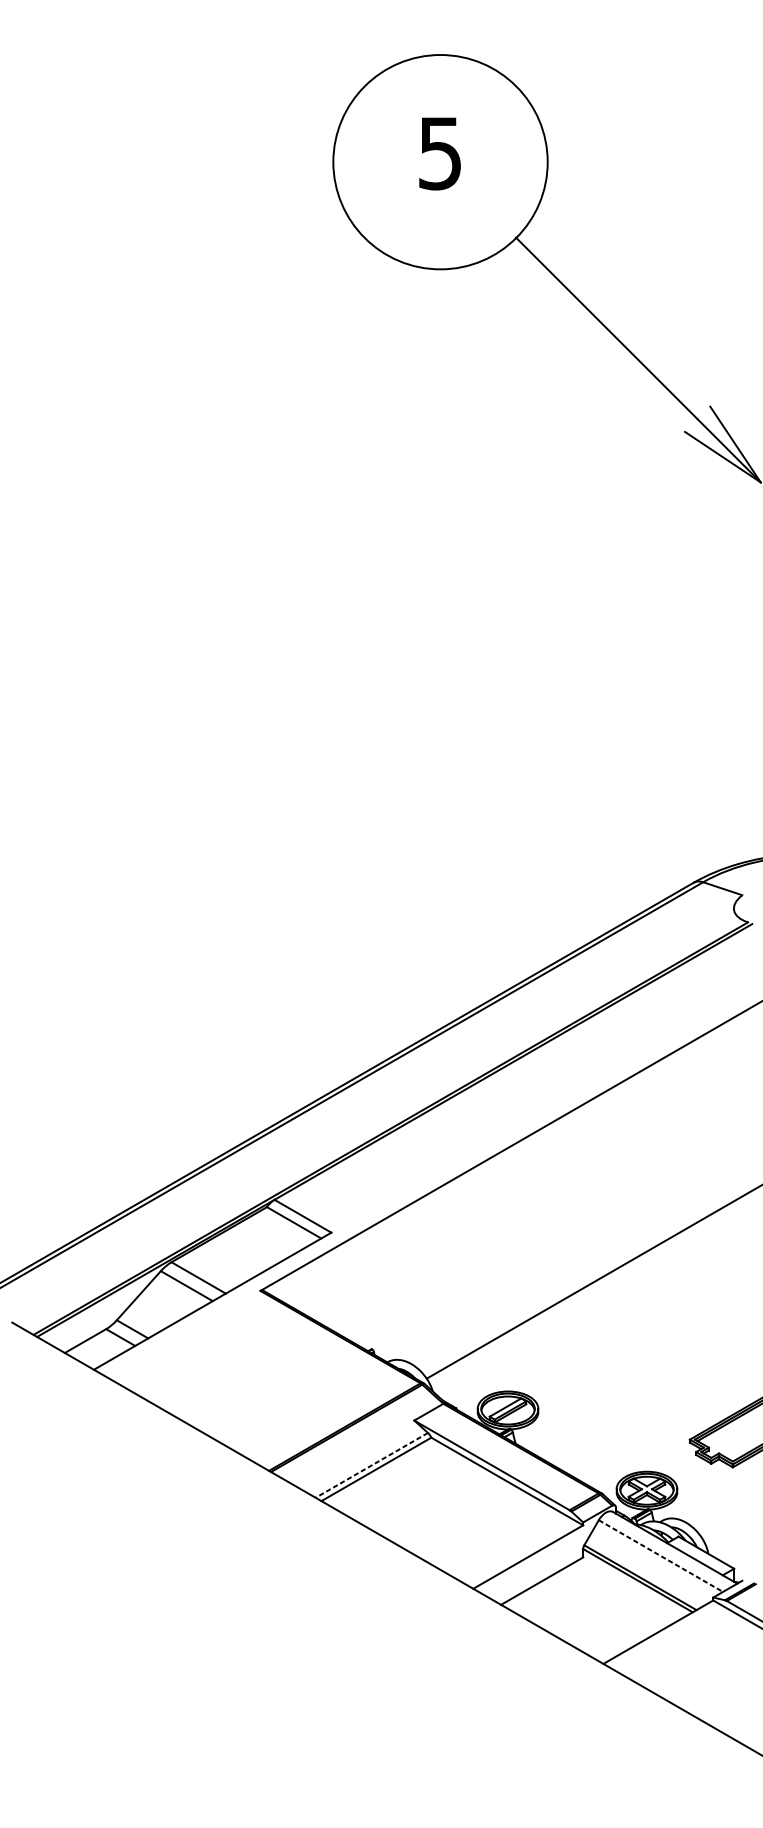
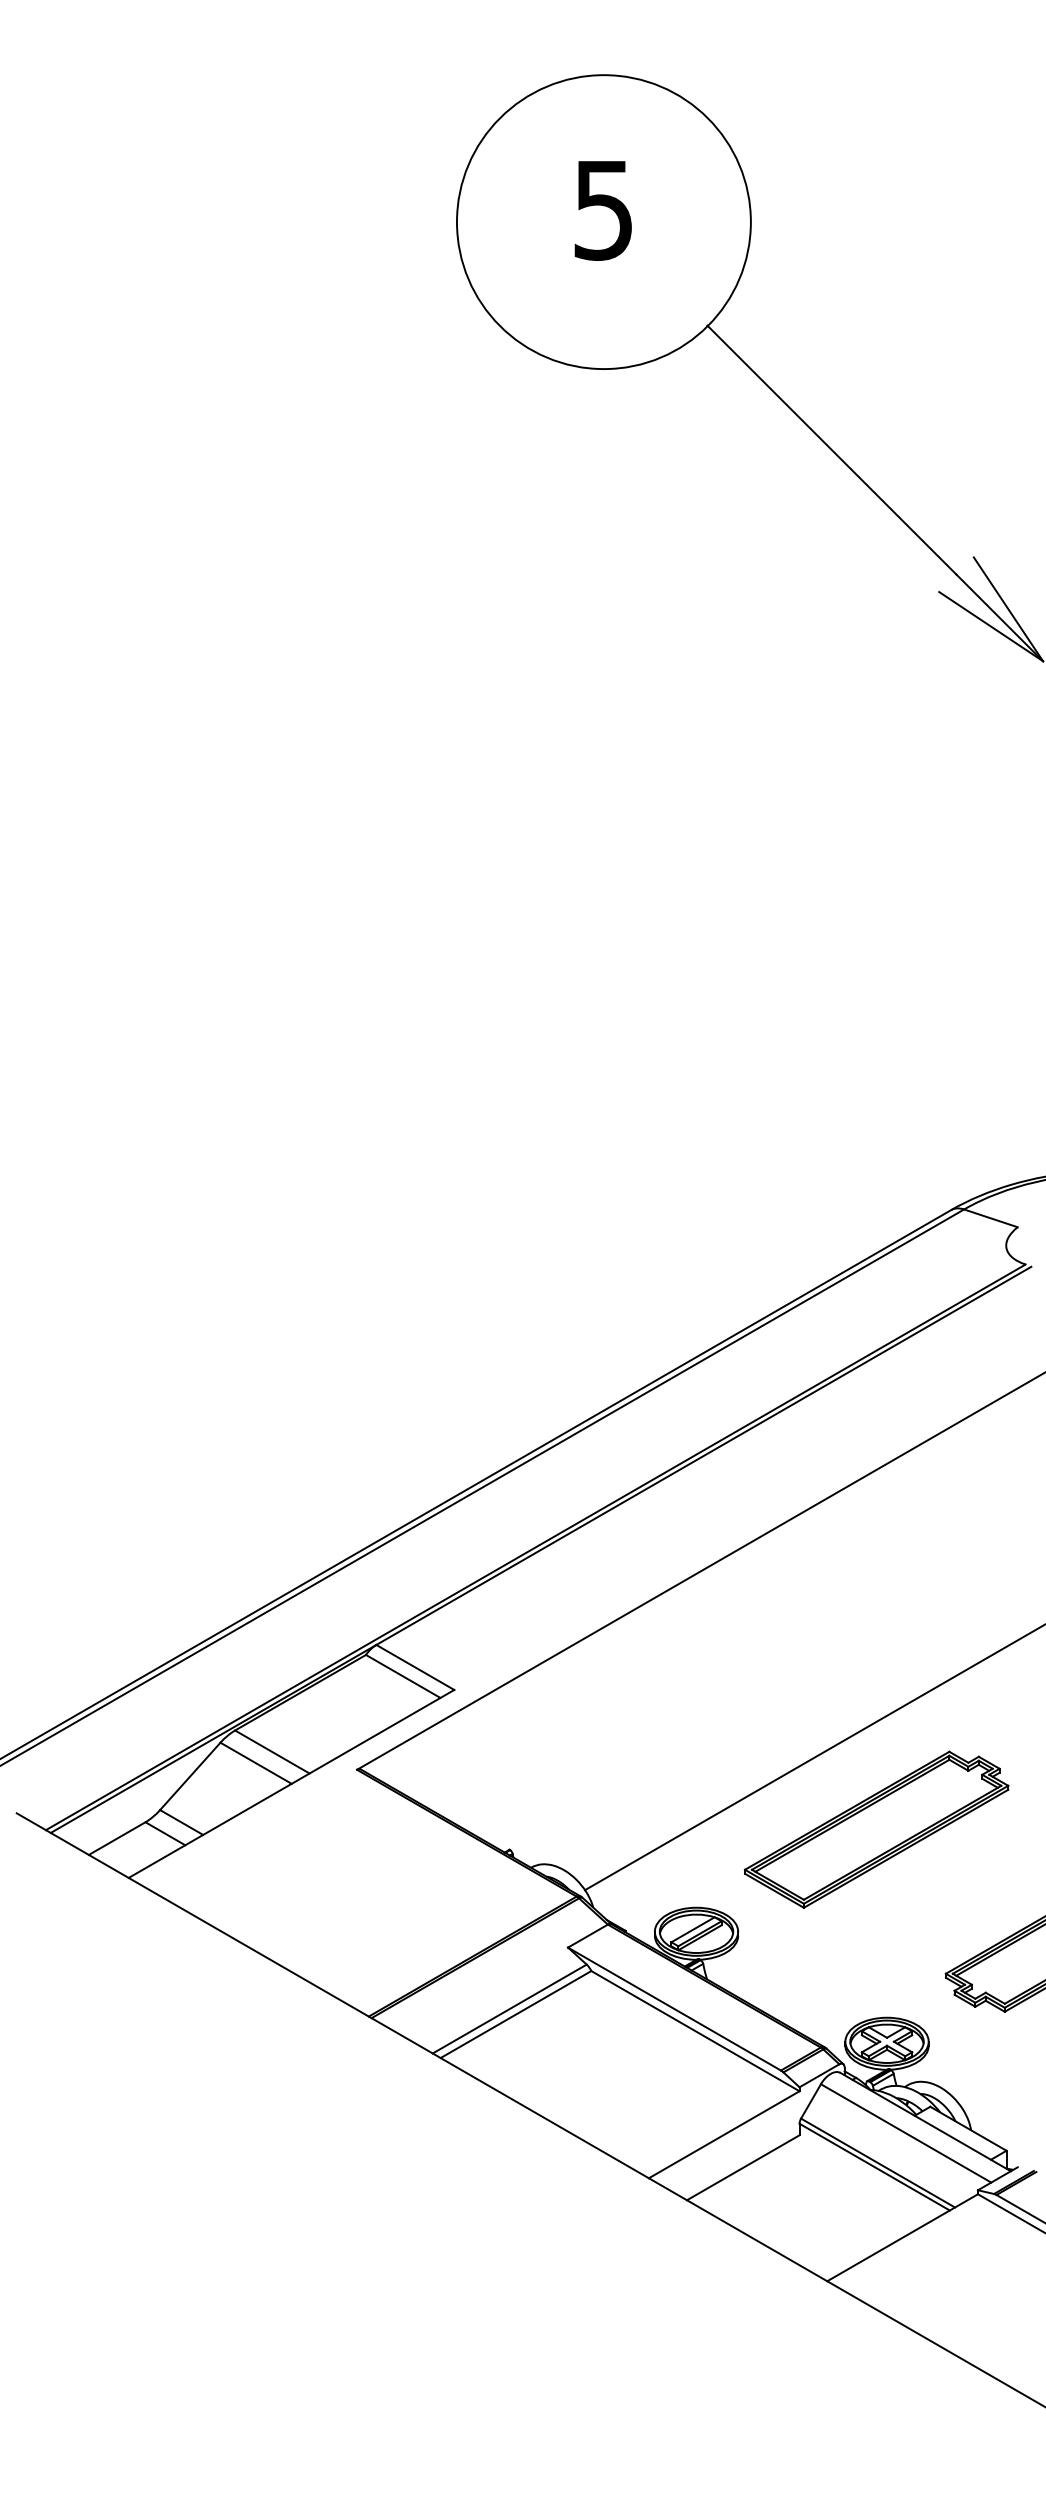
part: (639, 1334) -> (876, 1829), added
line: (371, 1465) -> (509, 2009), dashed -> solid
line: (661, 1556) -> (906, 2133), dashed -> solid

